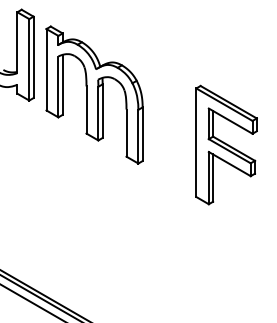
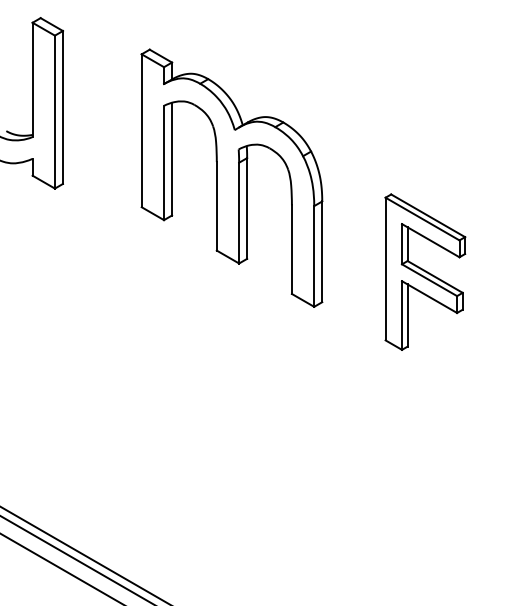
part: (94, 94) -> (231, 177), moved
part: (226, 144) -> (425, 271), size x0.7

